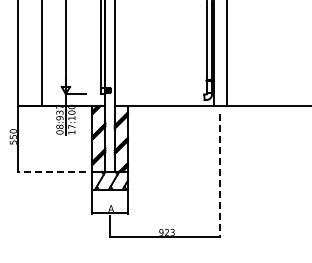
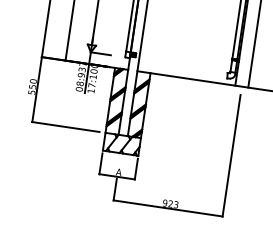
line: (51, 171) -> (65, 126), dashed -> solid
line: (220, 175) -> (231, 155), dashed -> solid

